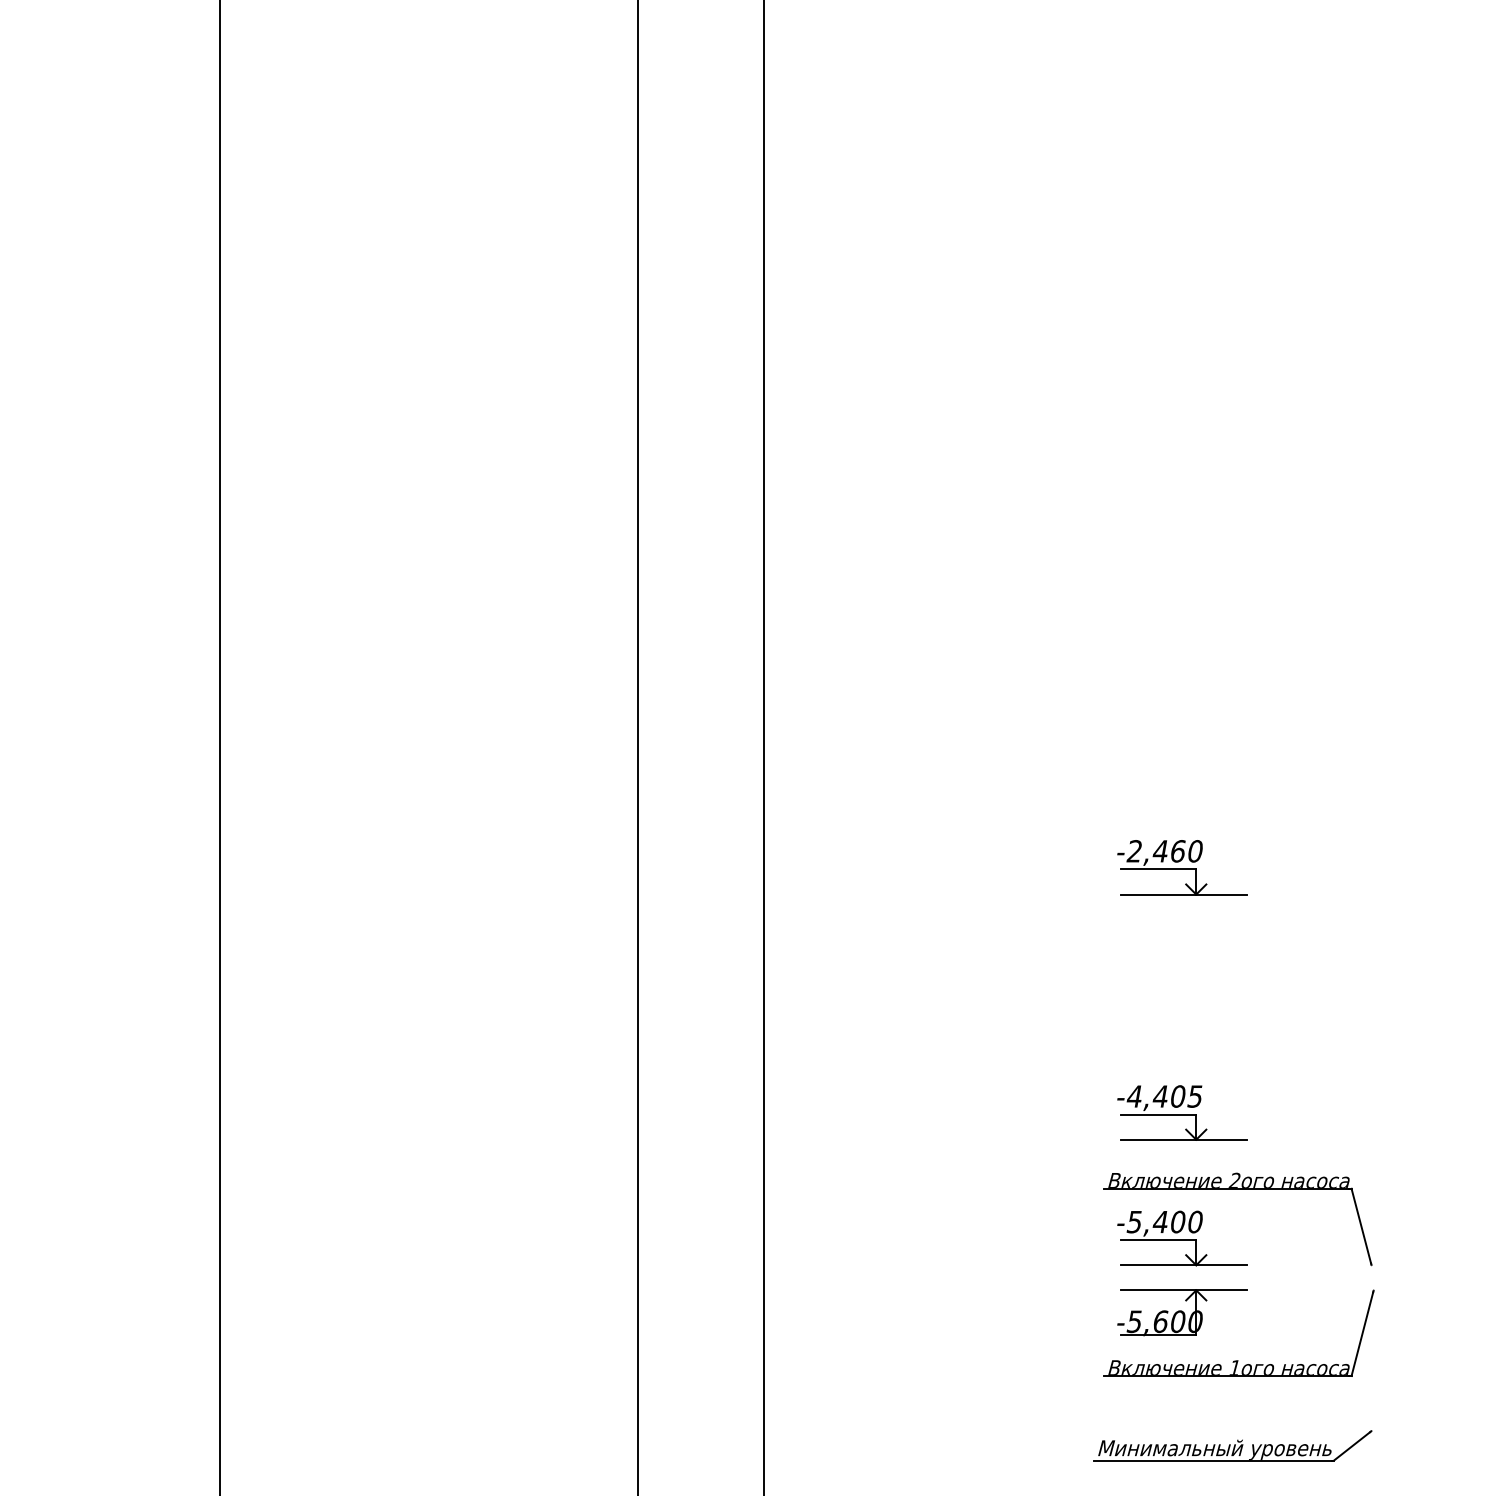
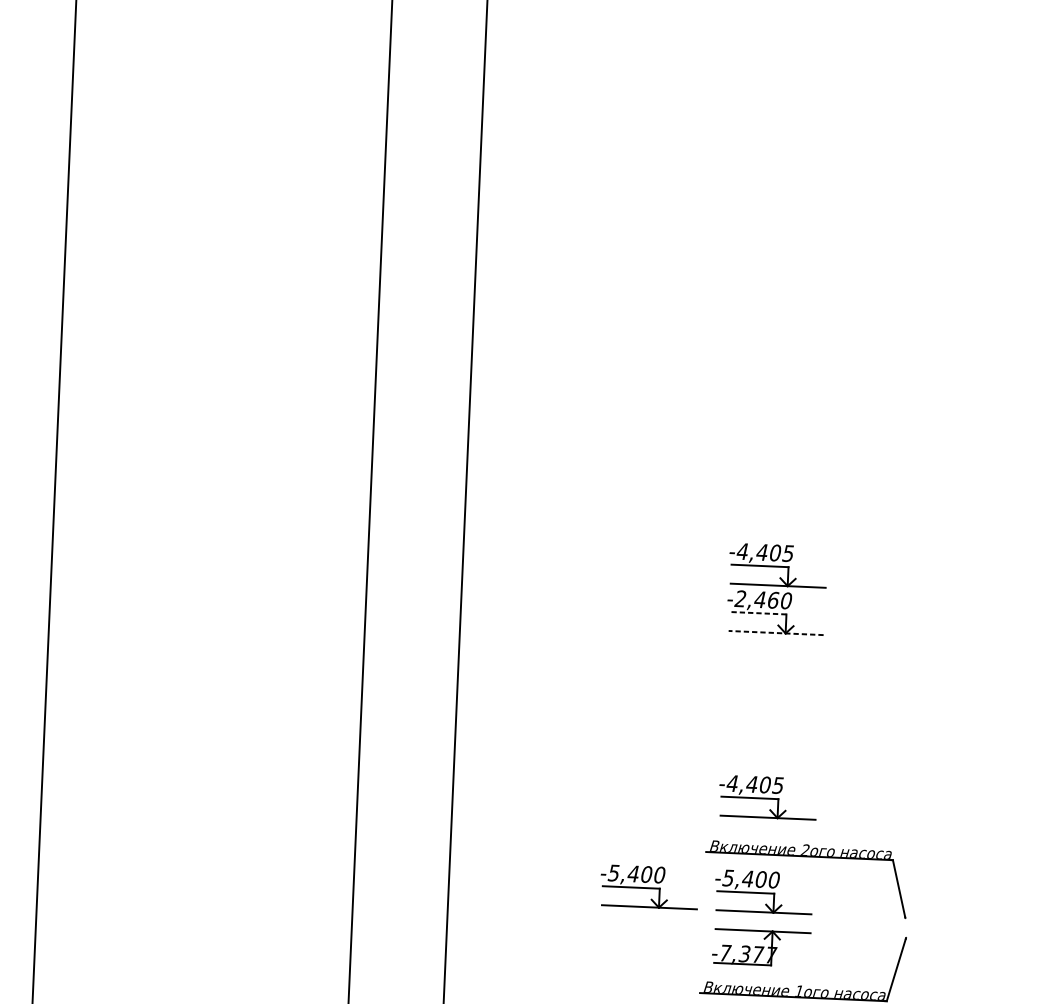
part: (1182, 804) -> (778, 565), added
line: (1158, 869) -> (758, 613), solid -> dashed
line: (1183, 894) -> (776, 633), solid -> dashed
part: (1030, 1238) -> (649, 887), added
text: (1164, 1321) -> (747, 953), -5,600 -> -7,377

